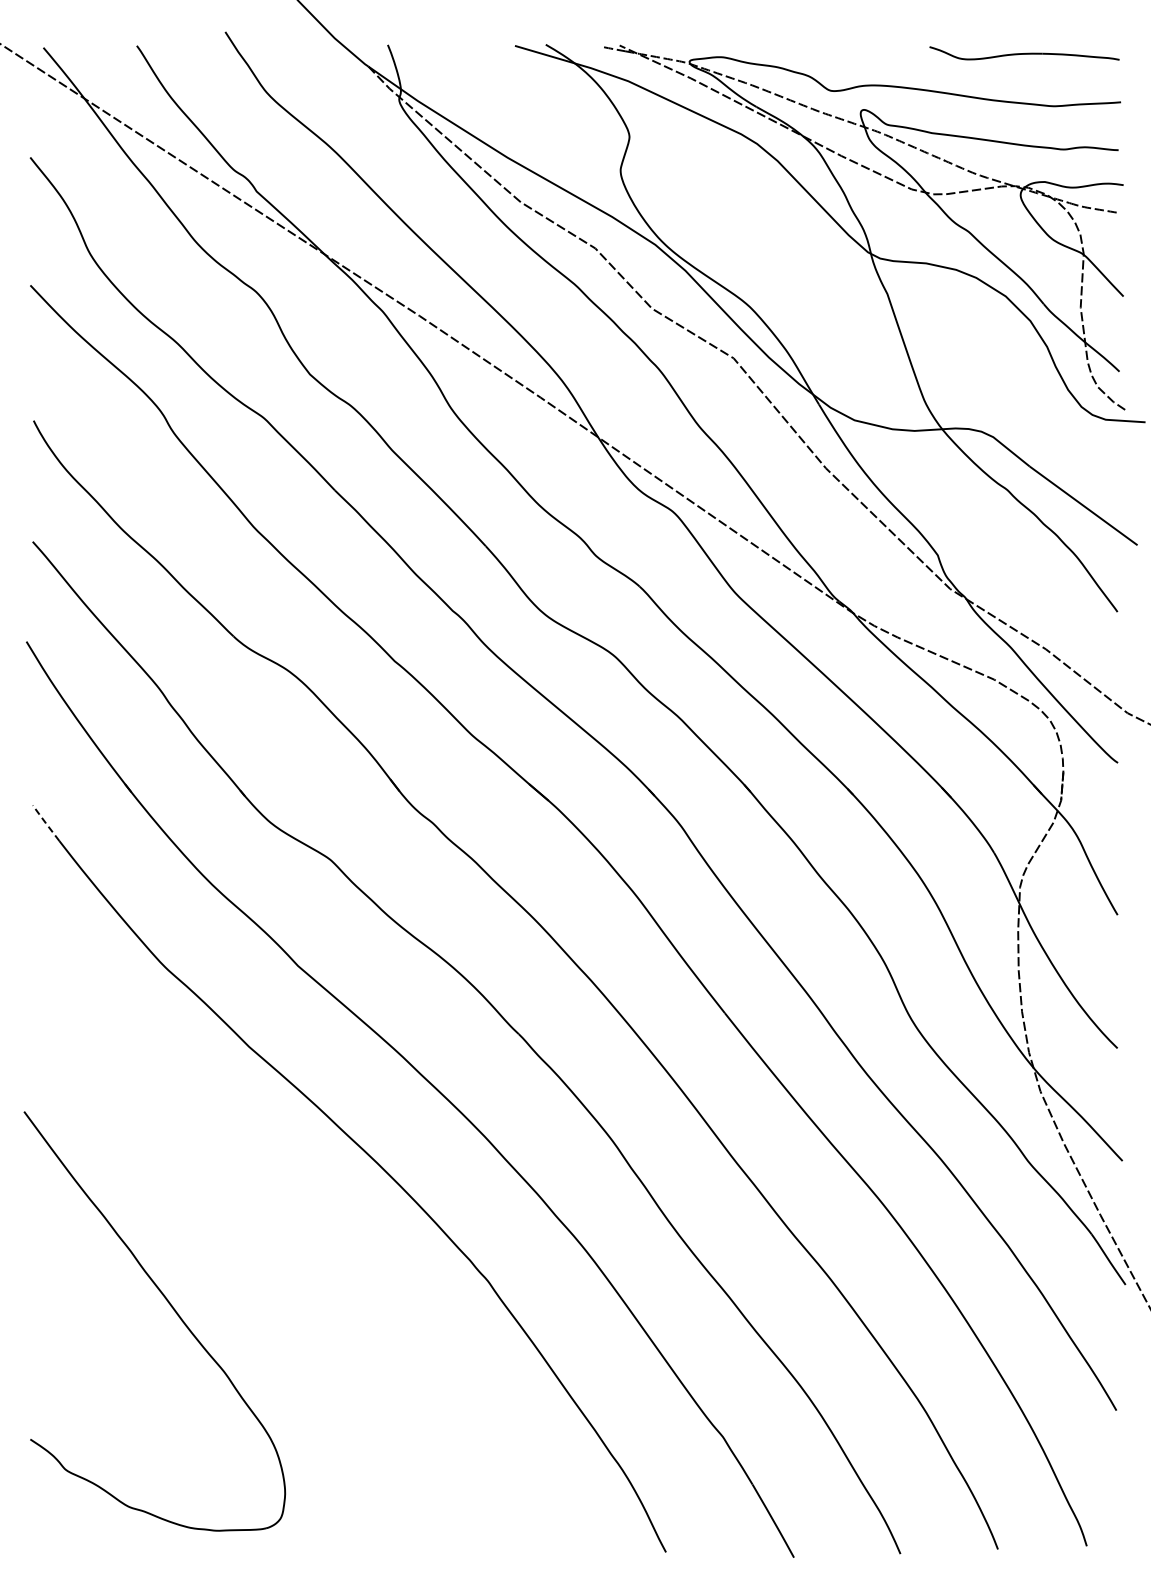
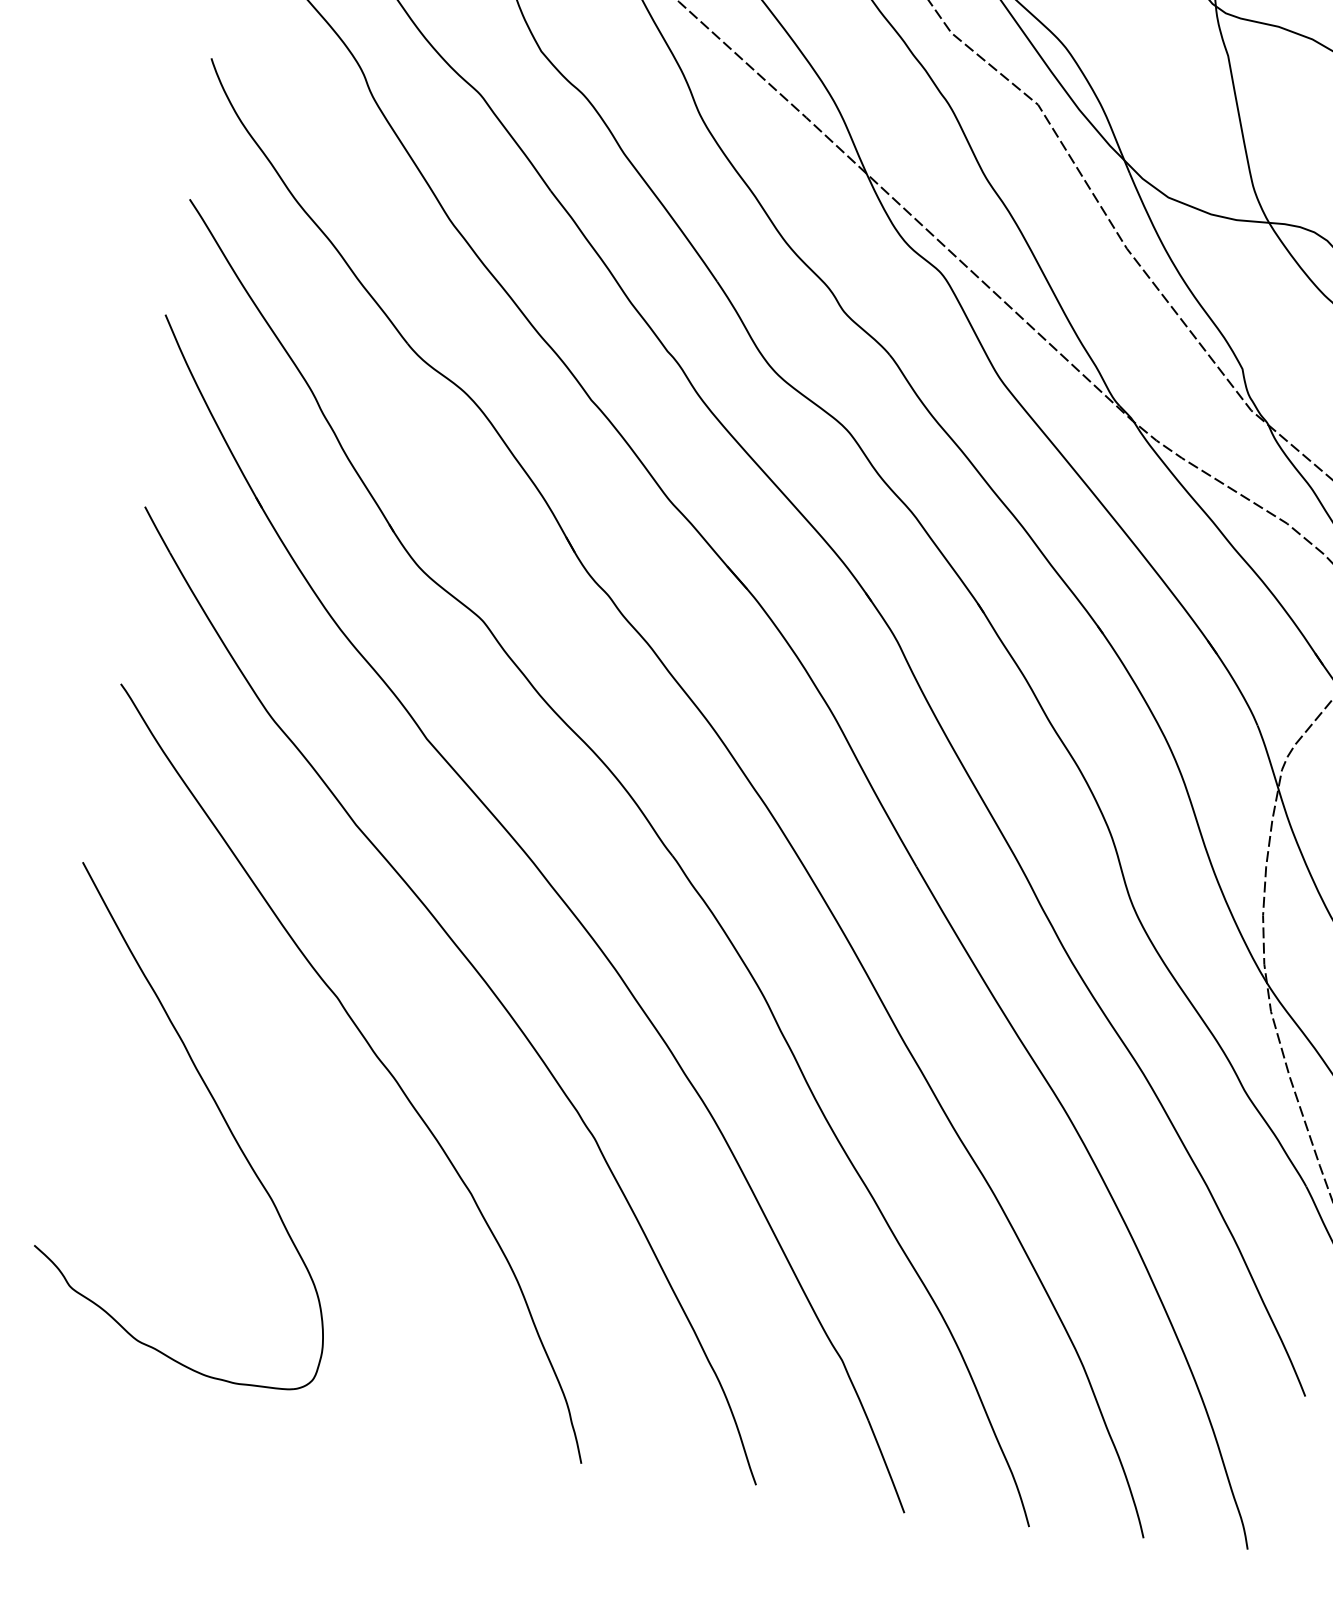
line: (45, 822) -> (156, 528), dashed -> solid
curve: (293, 1238) -> (375, 1055), added

